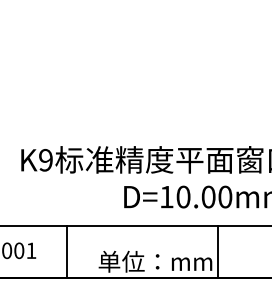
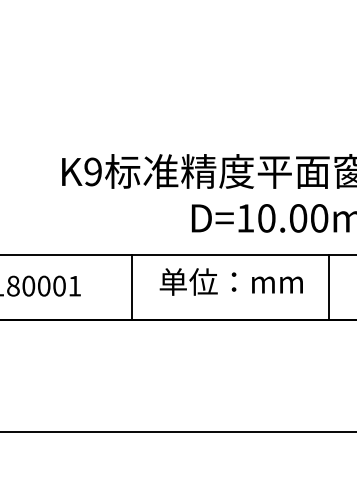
line: (66, 251) -> (132, 287), moved
line: (217, 251) -> (328, 287), moved
text: (154, 261) -> (230, 281), moved

